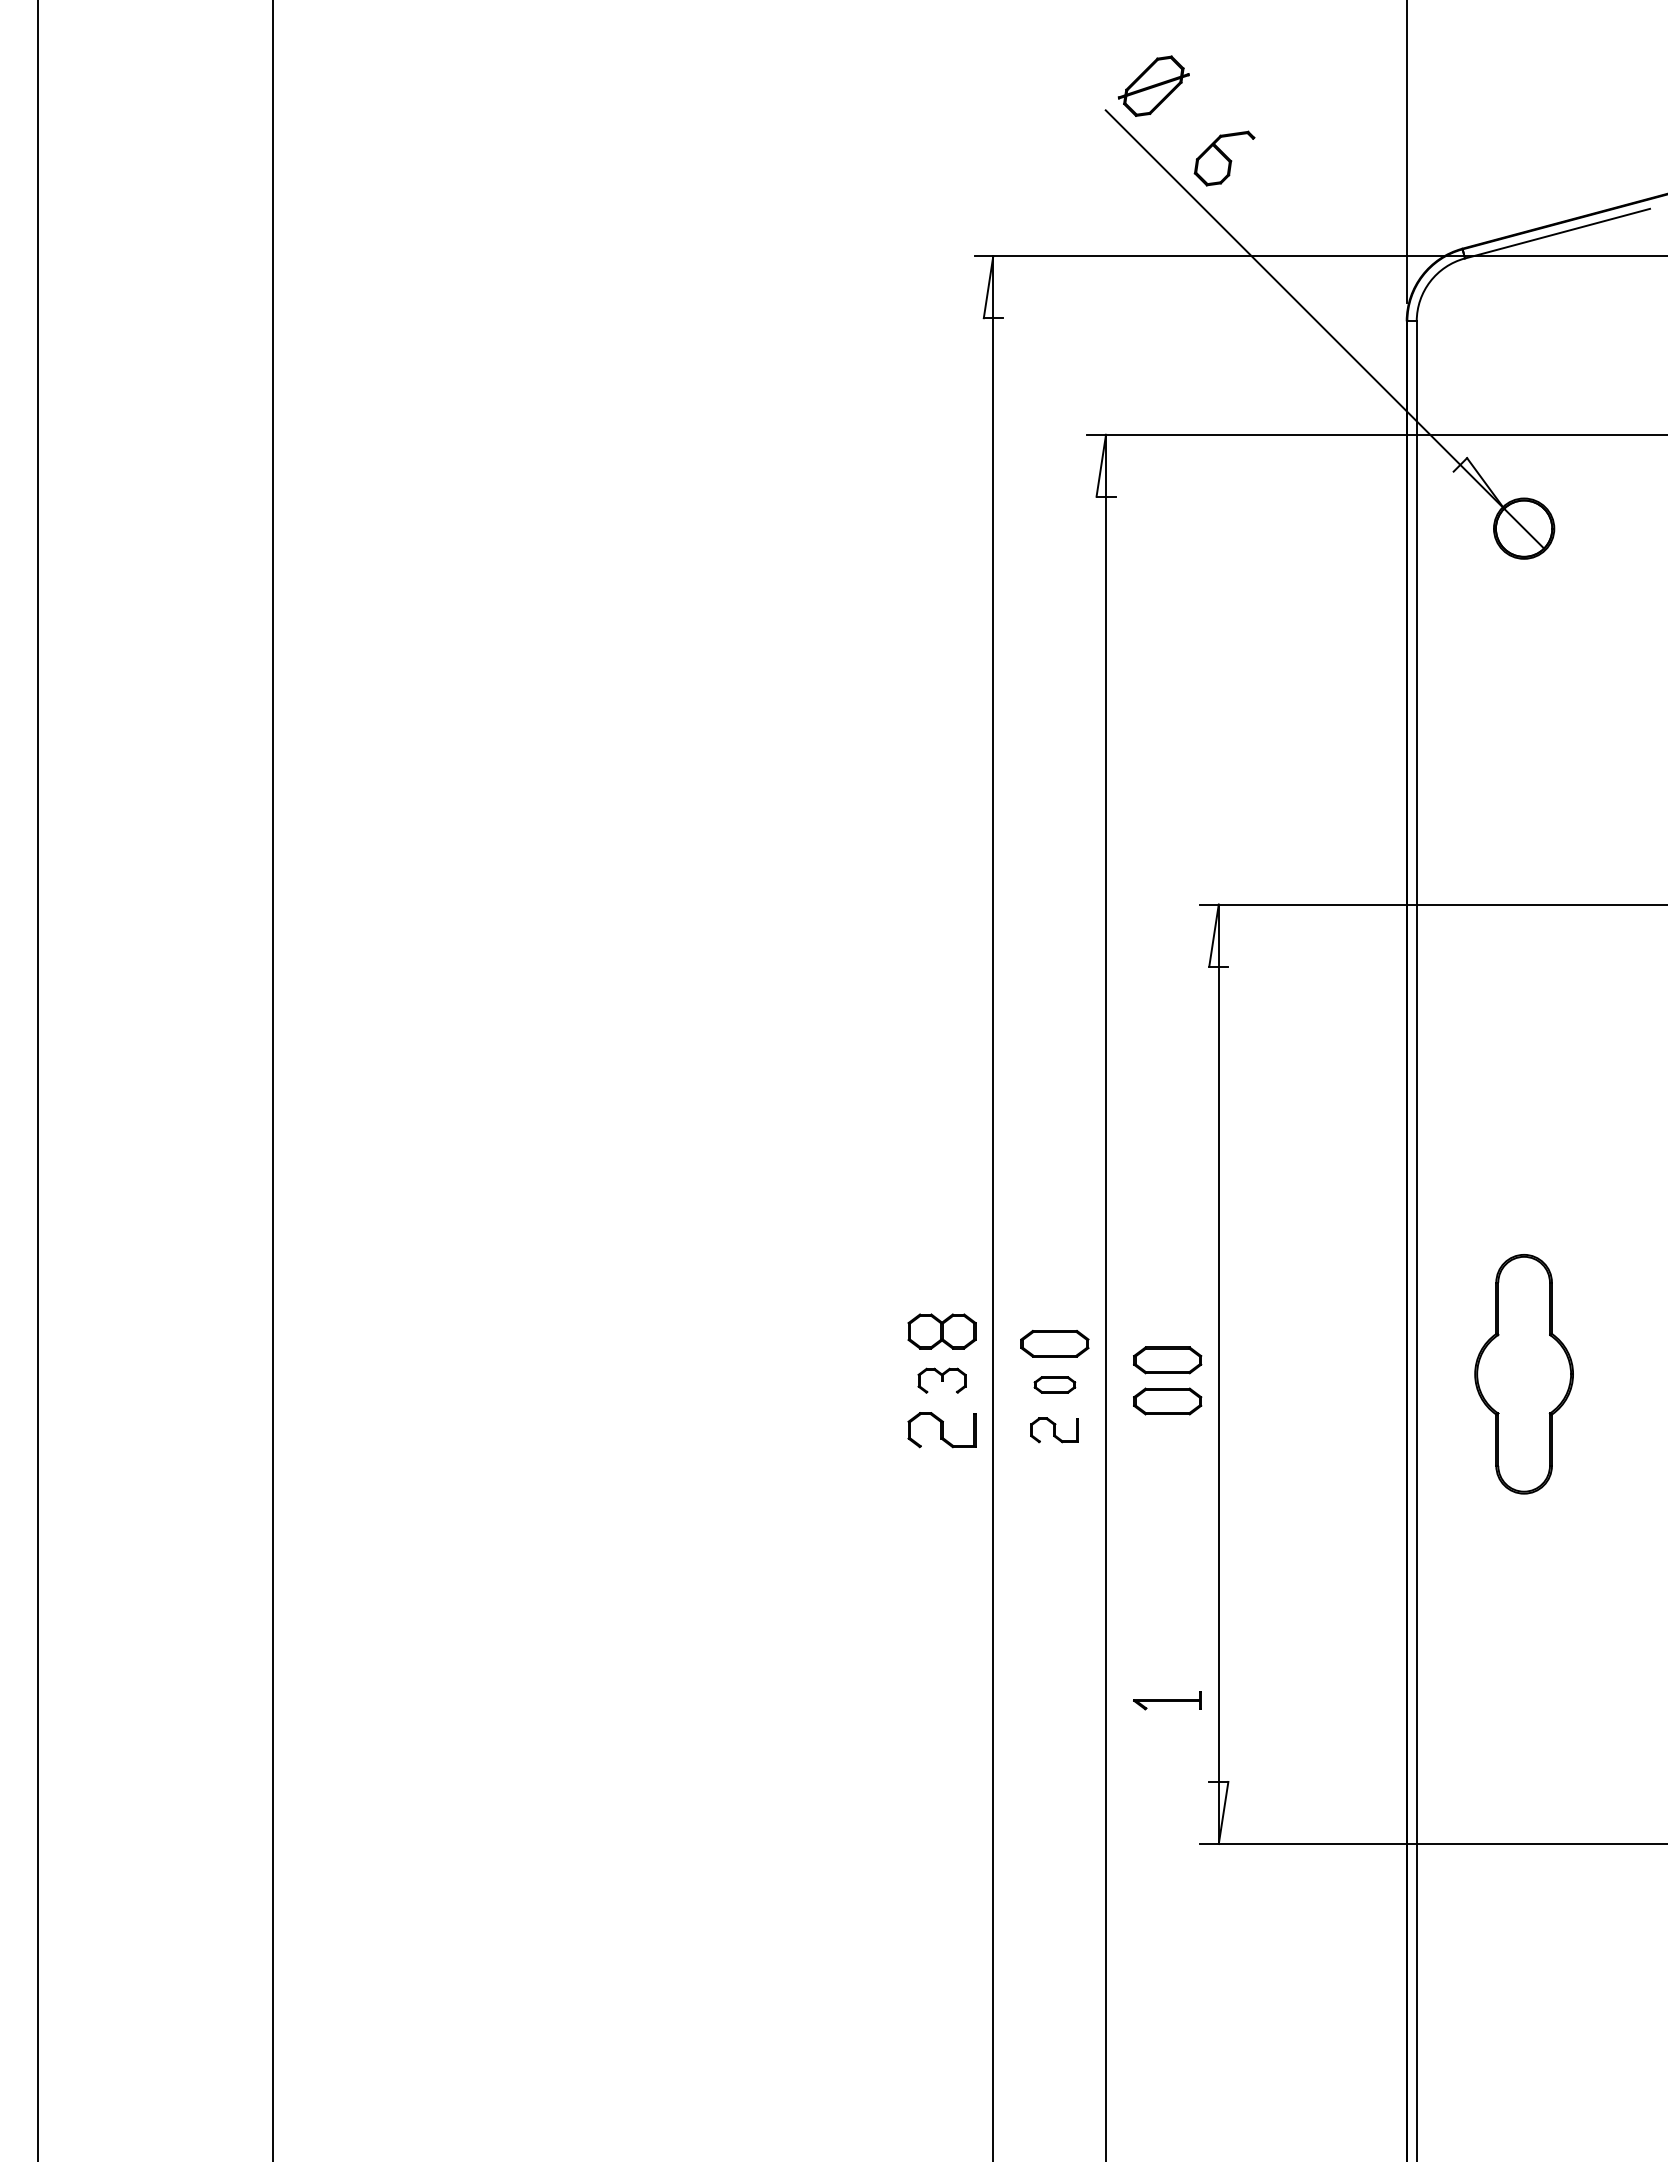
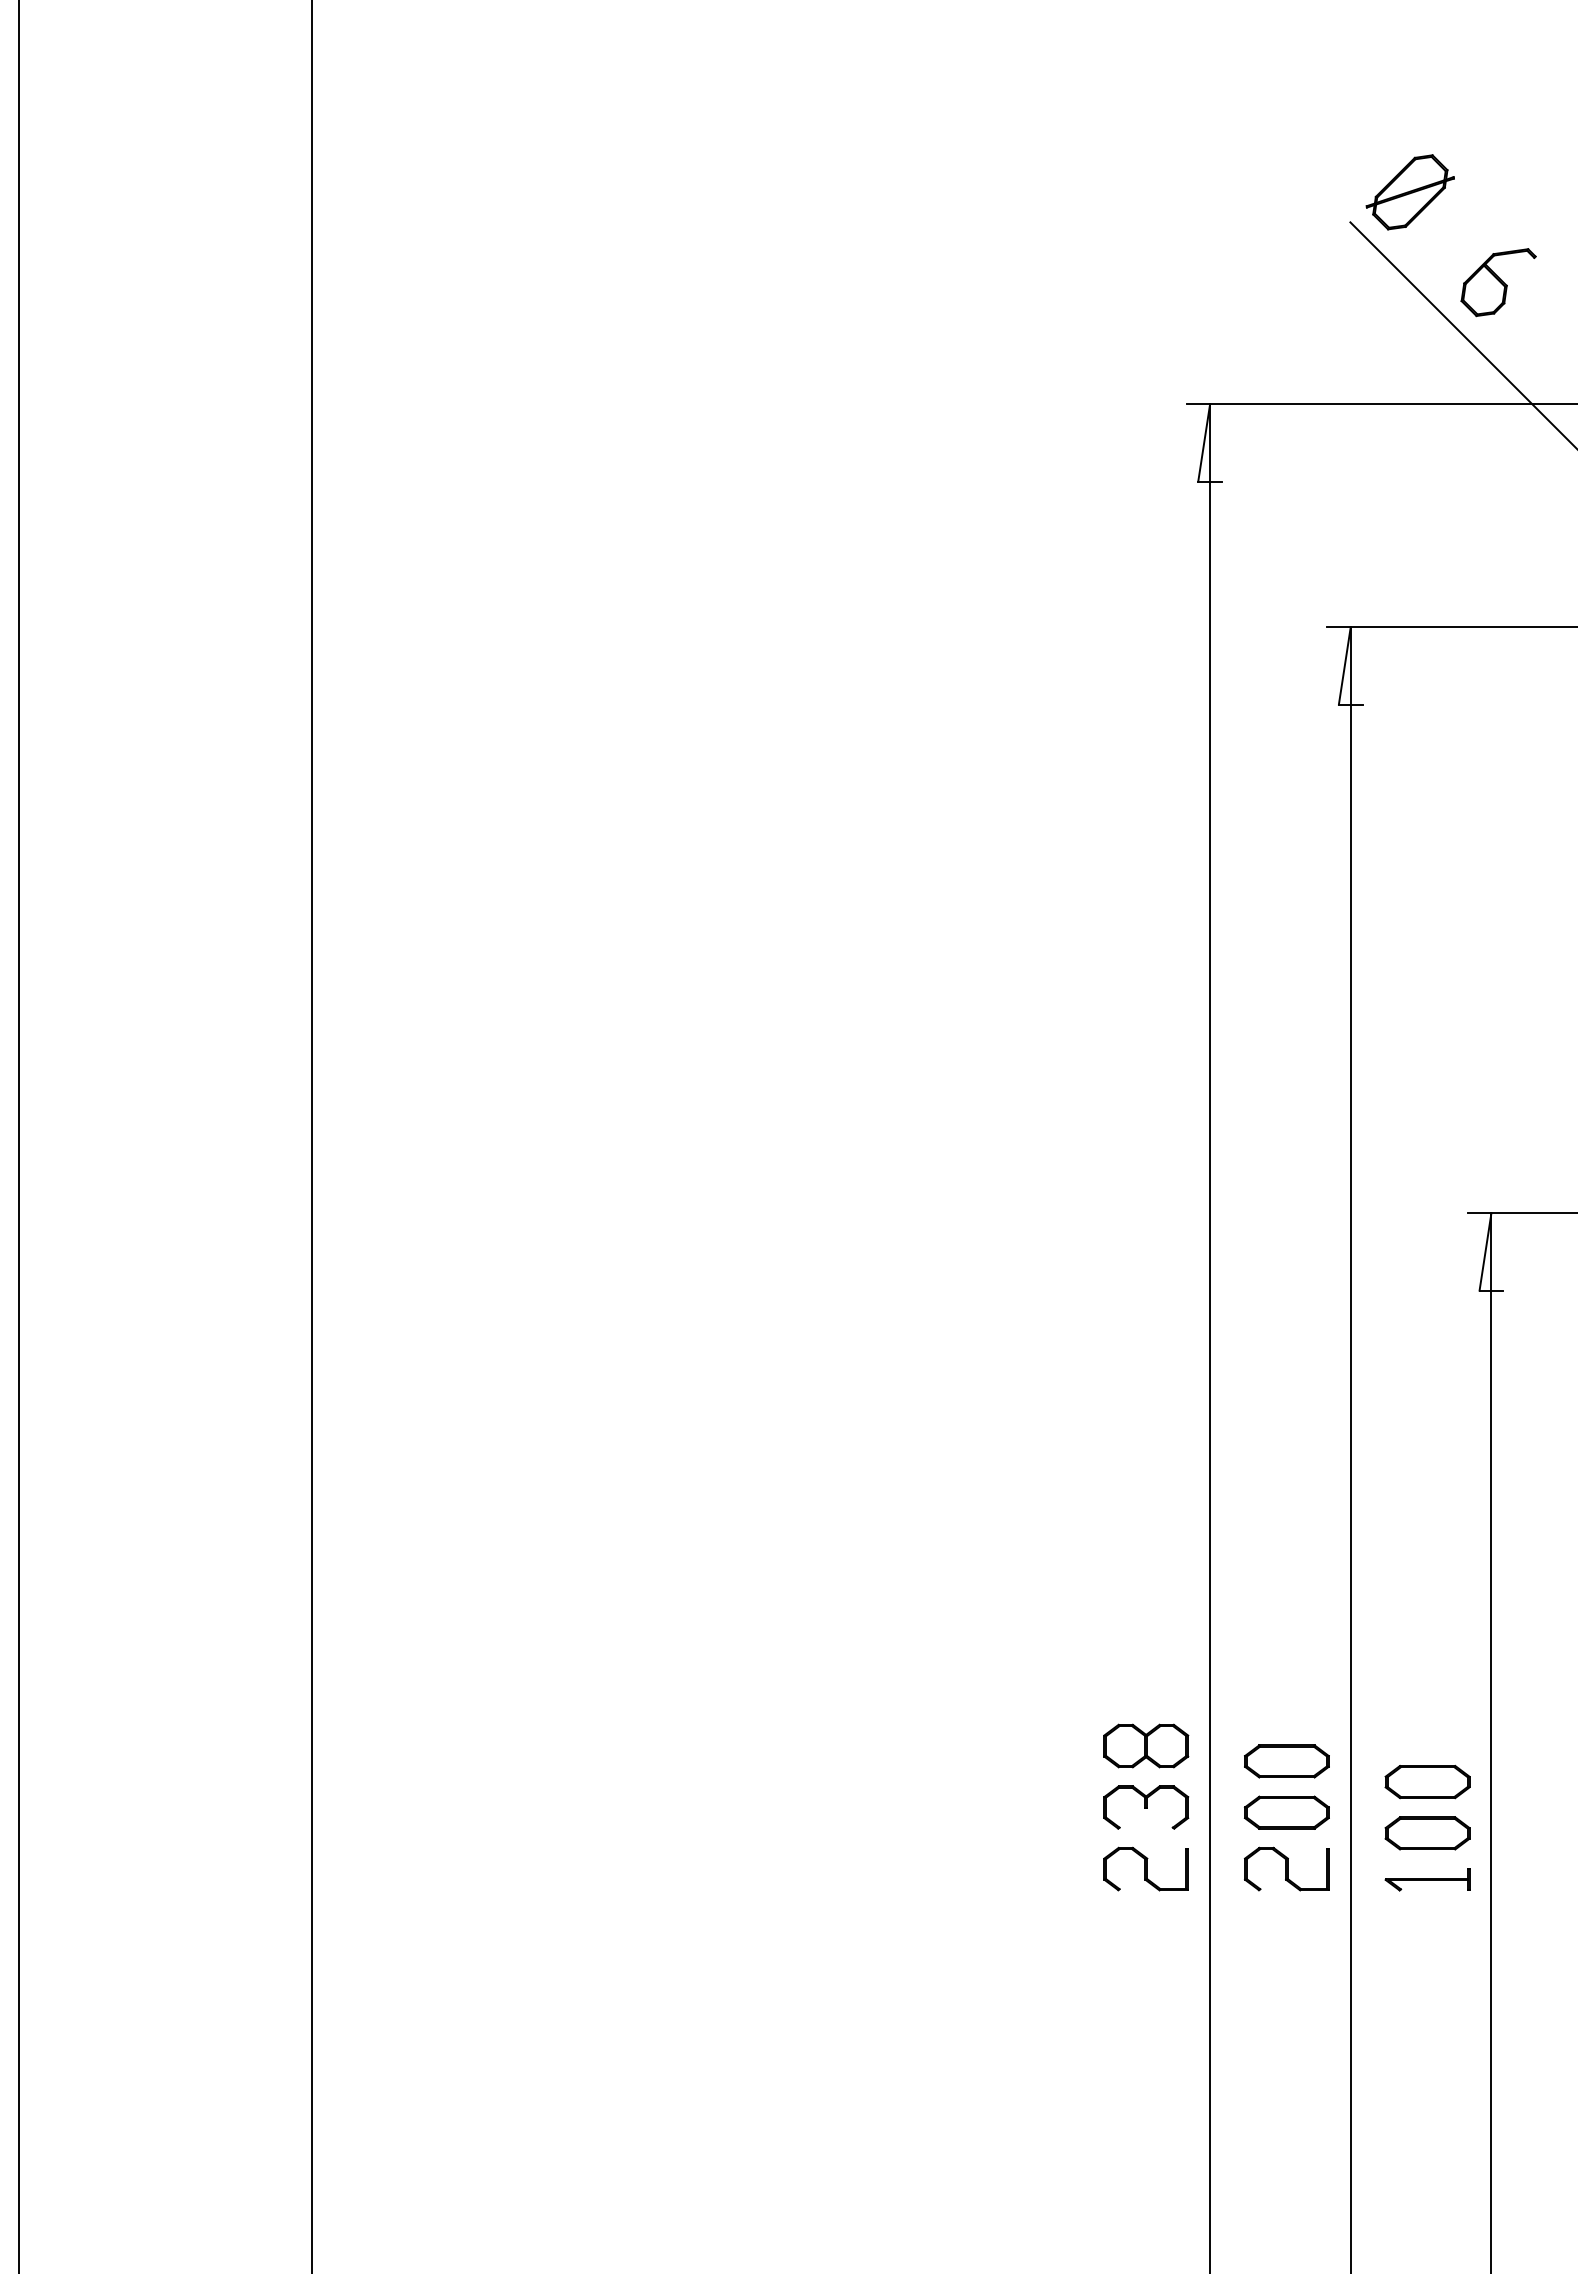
part: (941, 1380) -> (1145, 1807), size x1.43
part: (1054, 1384) -> (1286, 1812), size x1.67
part: (1054, 1430) -> (1286, 1869), size x1.43
part: (1167, 1700) -> (1427, 1879), moved

